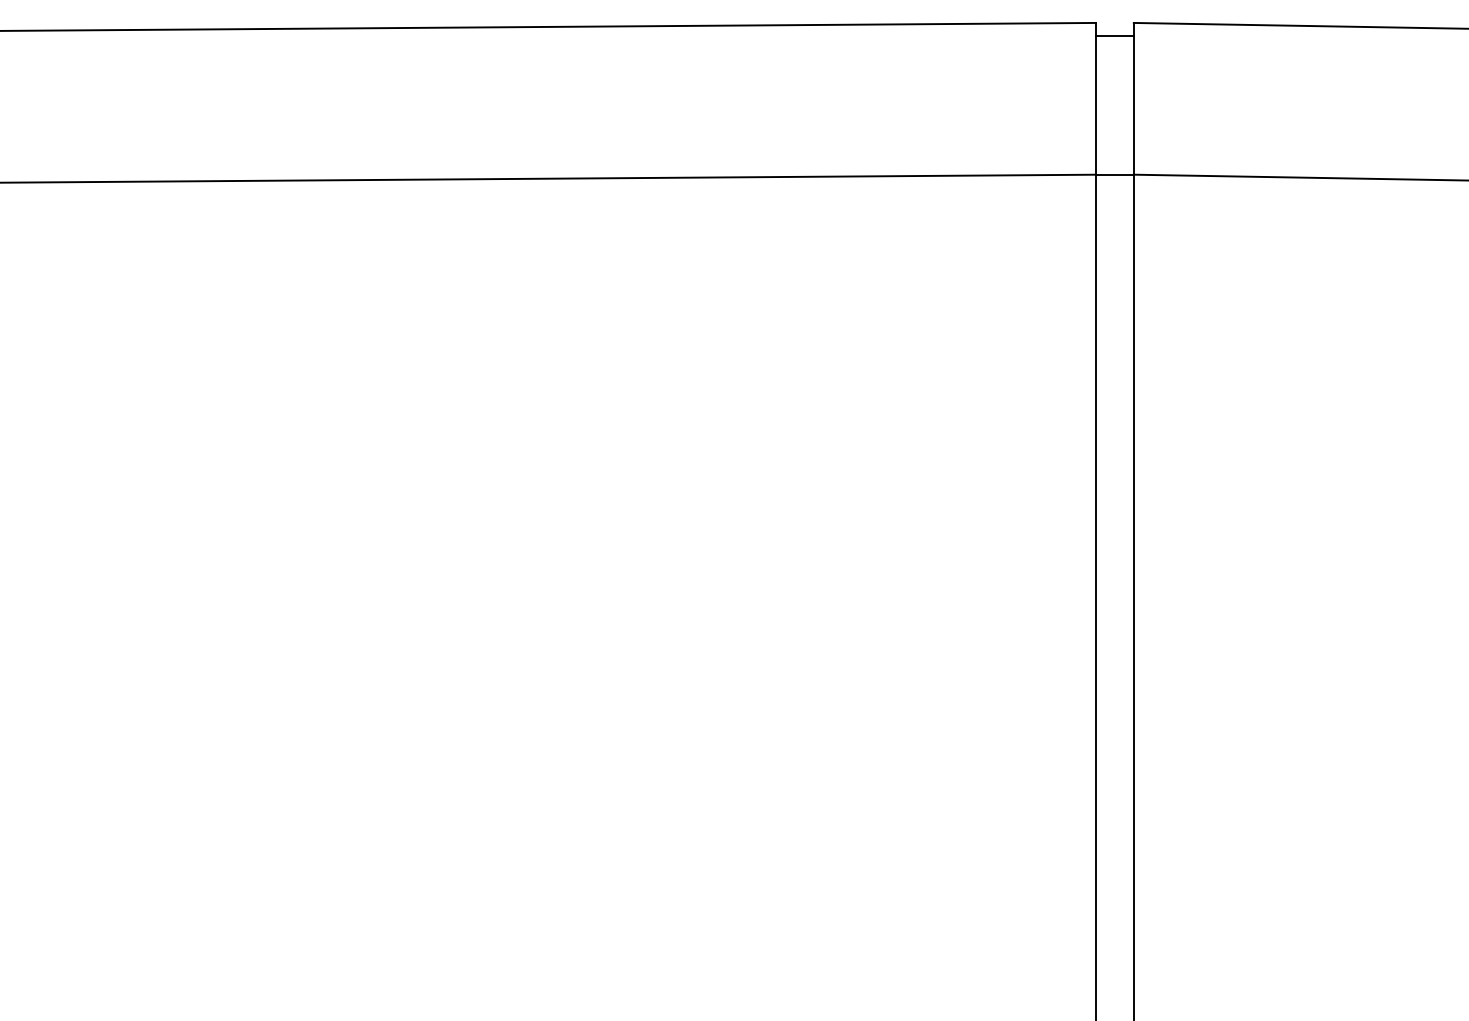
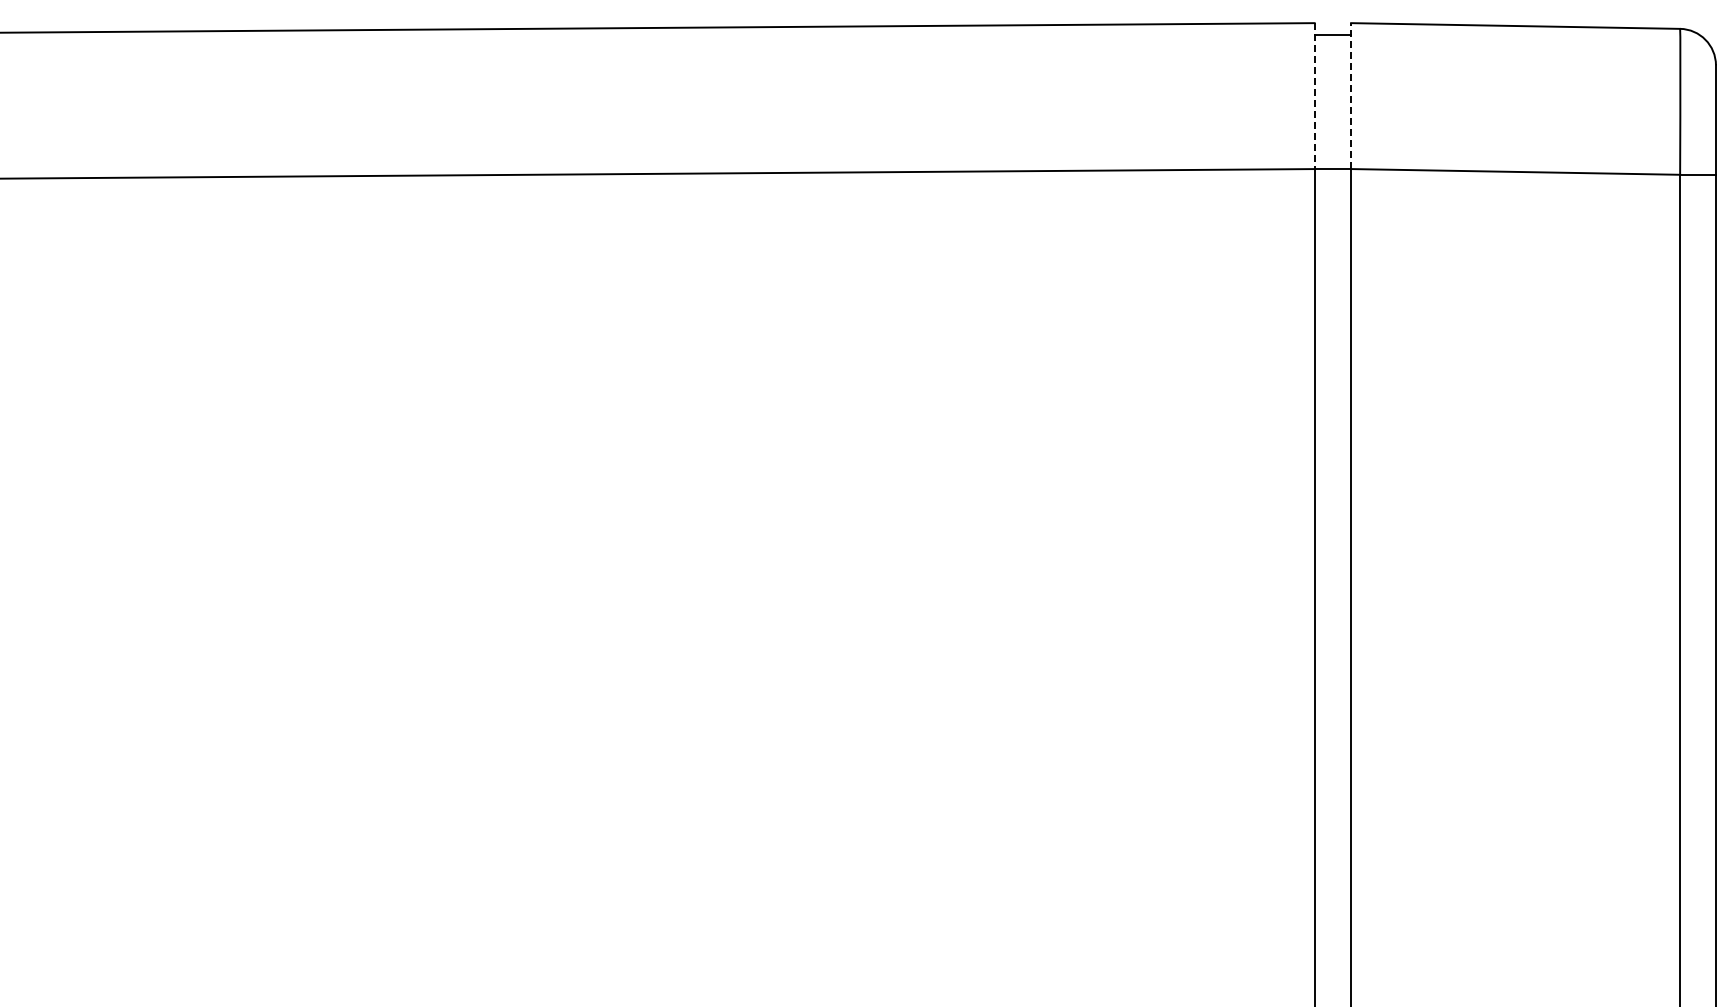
line: (1095, 99) -> (1314, 96), solid -> dashed
line: (1134, 99) -> (1351, 96), solid -> dashed

